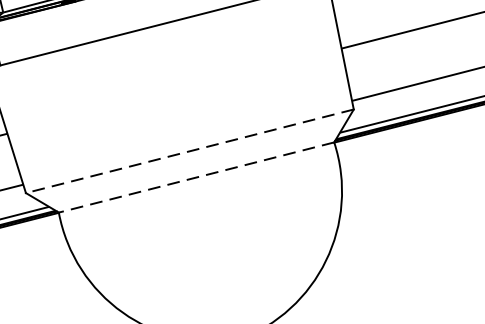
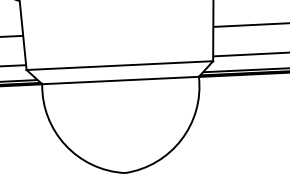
line: (189, 151) -> (119, 65), dashed -> solid
line: (196, 177) -> (120, 80), dashed -> solid

